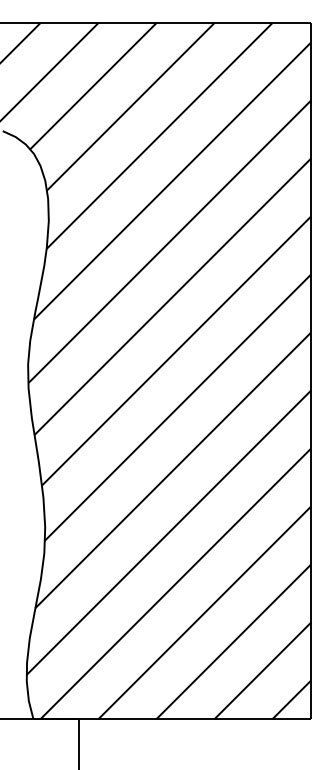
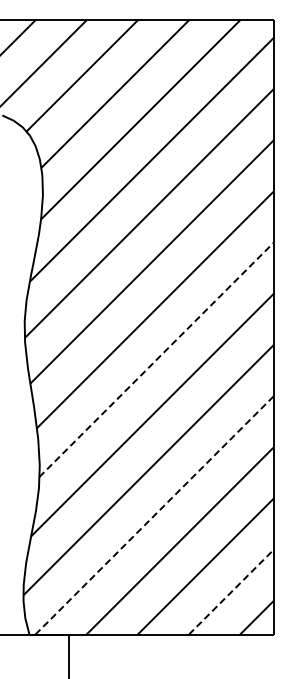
line: (178, 407) -> (157, 359), solid -> dashed
line: (175, 584) -> (154, 515), solid -> dashed
line: (262, 670) -> (231, 591), solid -> dashed

